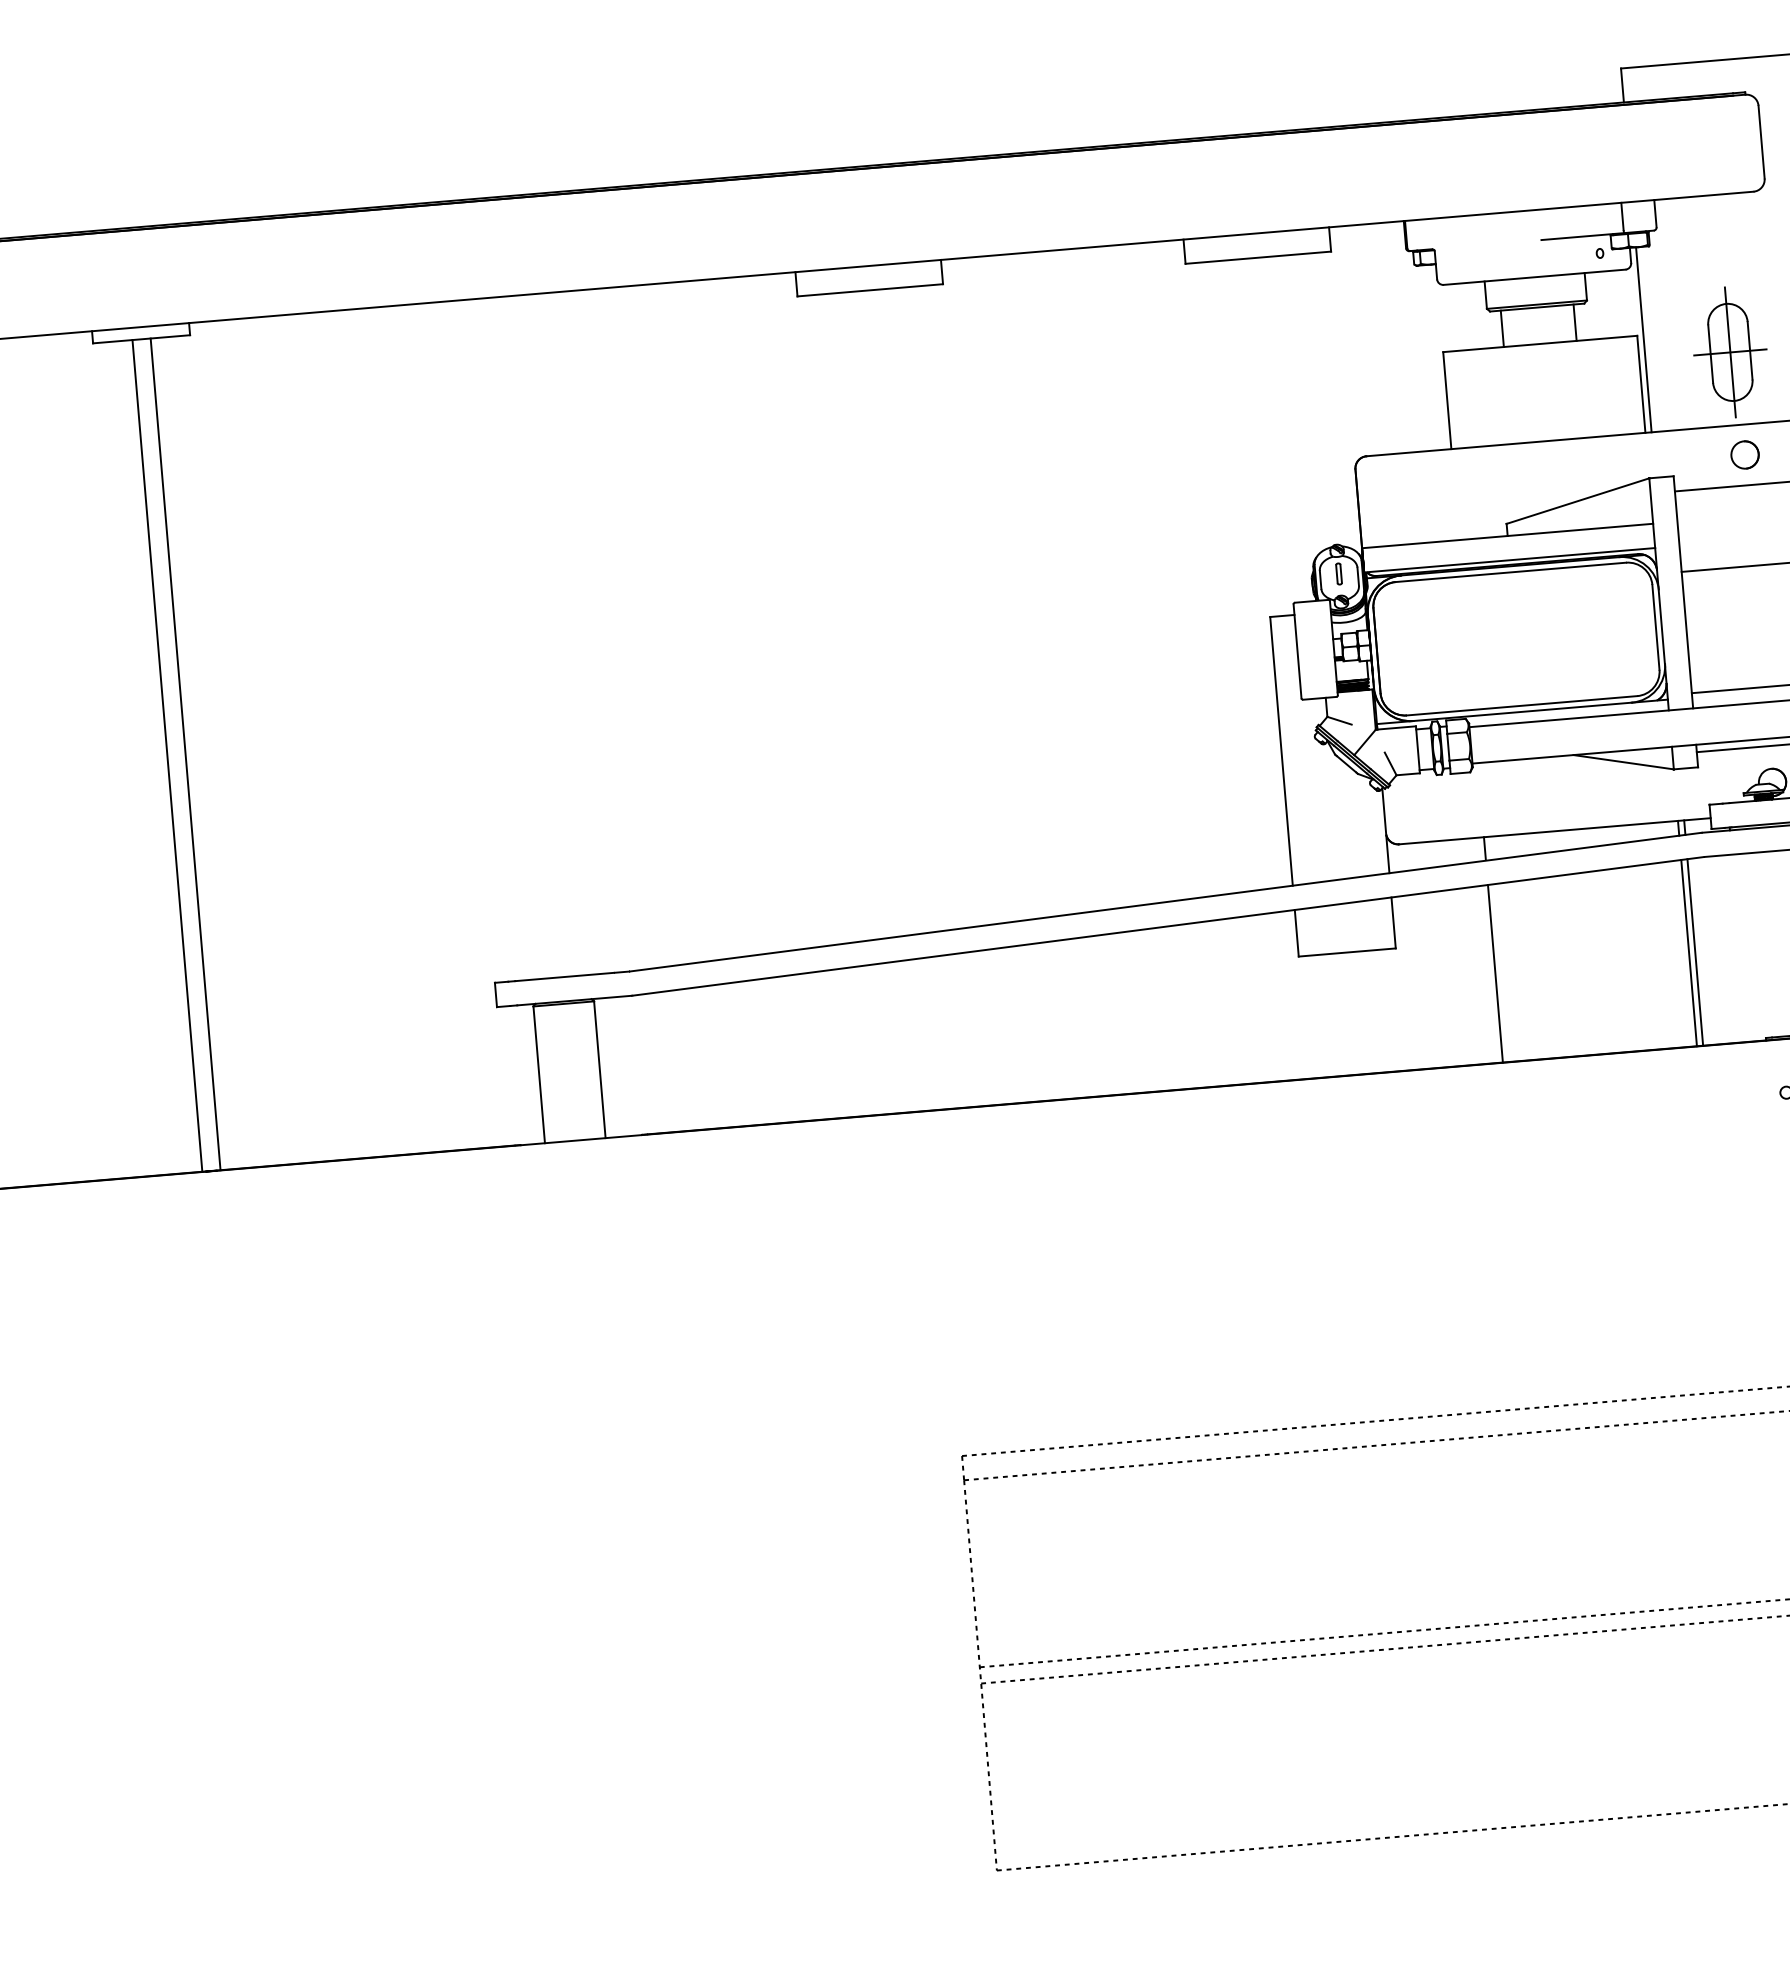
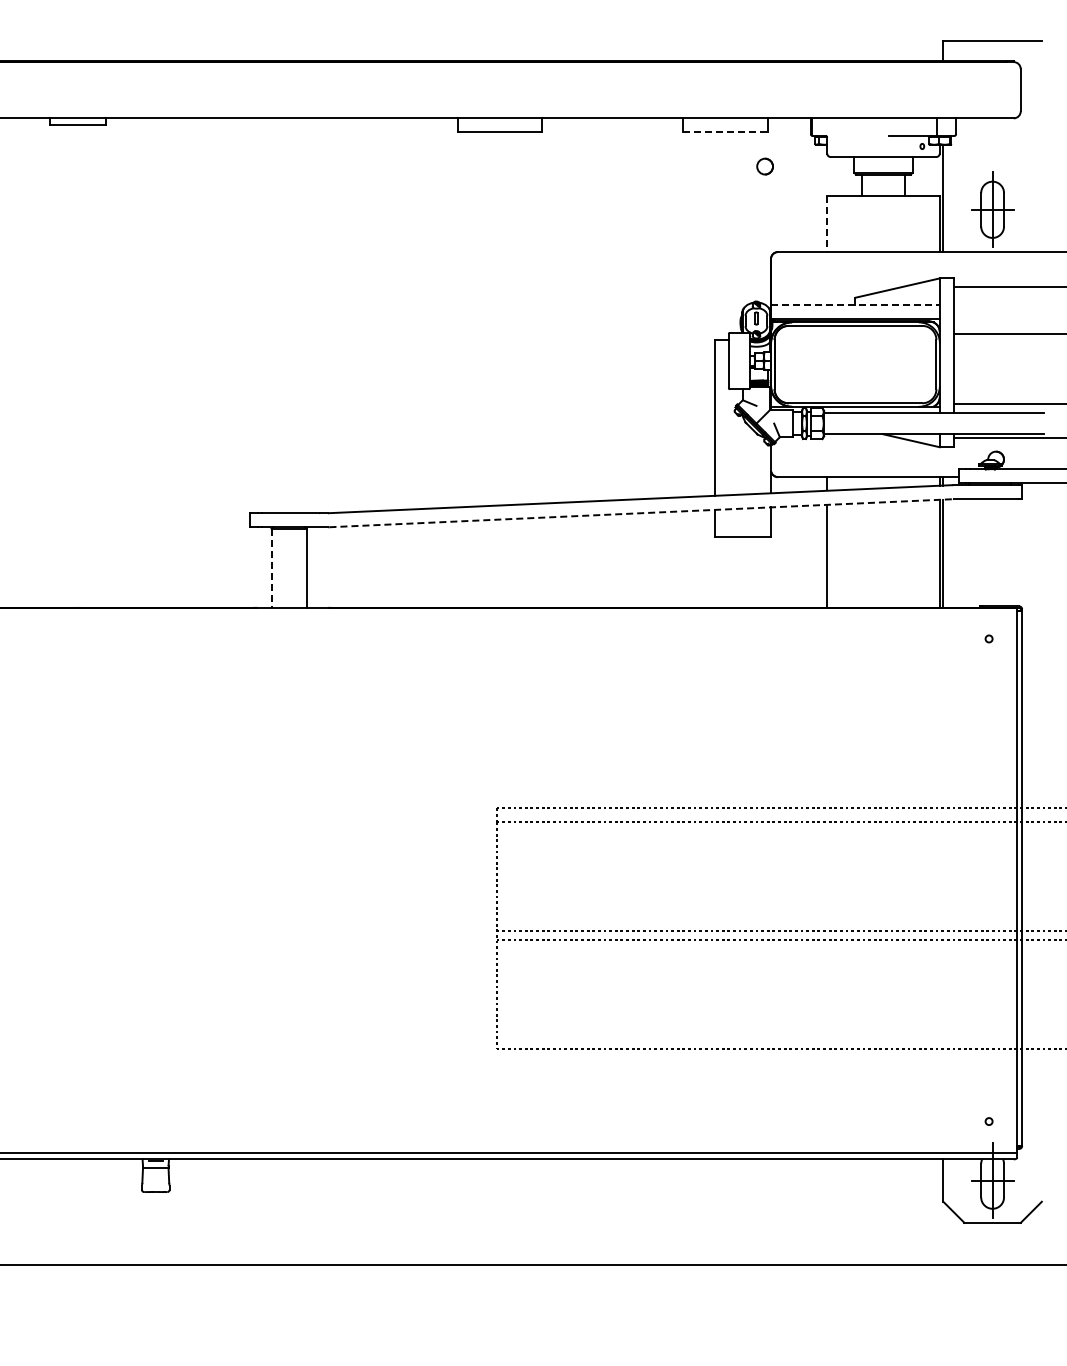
line: (1258, 257) -> (725, 132), solid -> dashed
line: (1447, 401) -> (827, 224), solid -> dashed
part: (1743, 454) -> (764, 166), moved
line: (1507, 535) -> (855, 304), solid -> dashed
line: (185, 754) -> (83, 366), removed
line: (166, 755) -> (72, 366), removed
line: (1169, 926) -> (641, 513), solid -> dashed
line: (539, 1075) -> (271, 568), solid -> dashed

